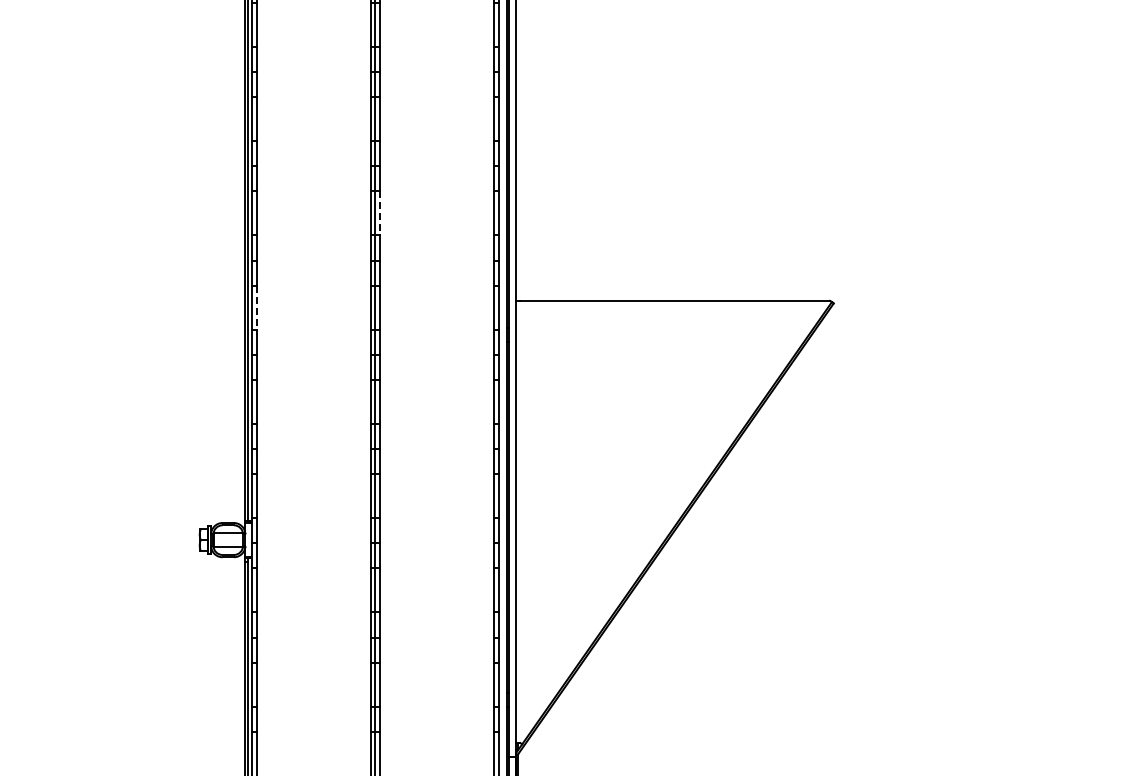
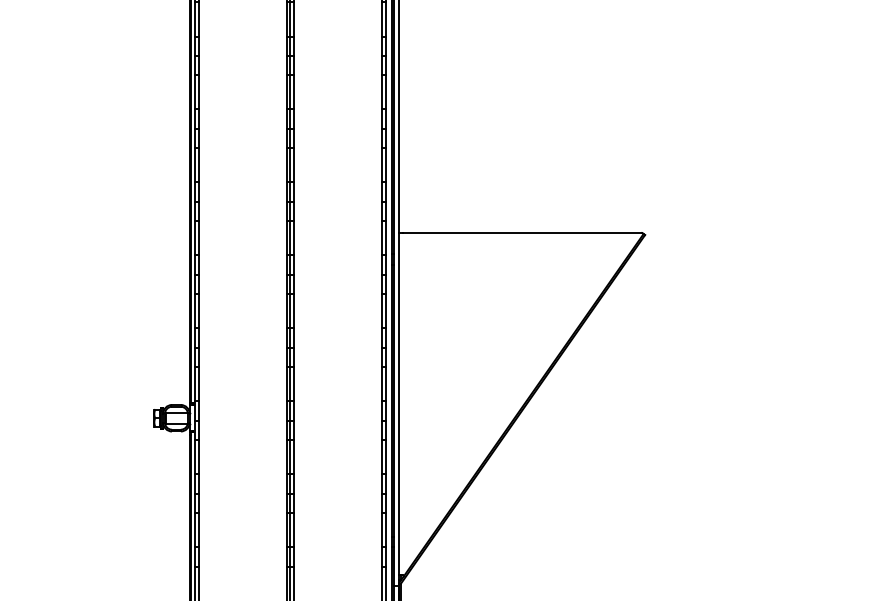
line: (380, 213) -> (294, 165), dashed -> solid
line: (256, 308) -> (198, 238), dashed -> solid

